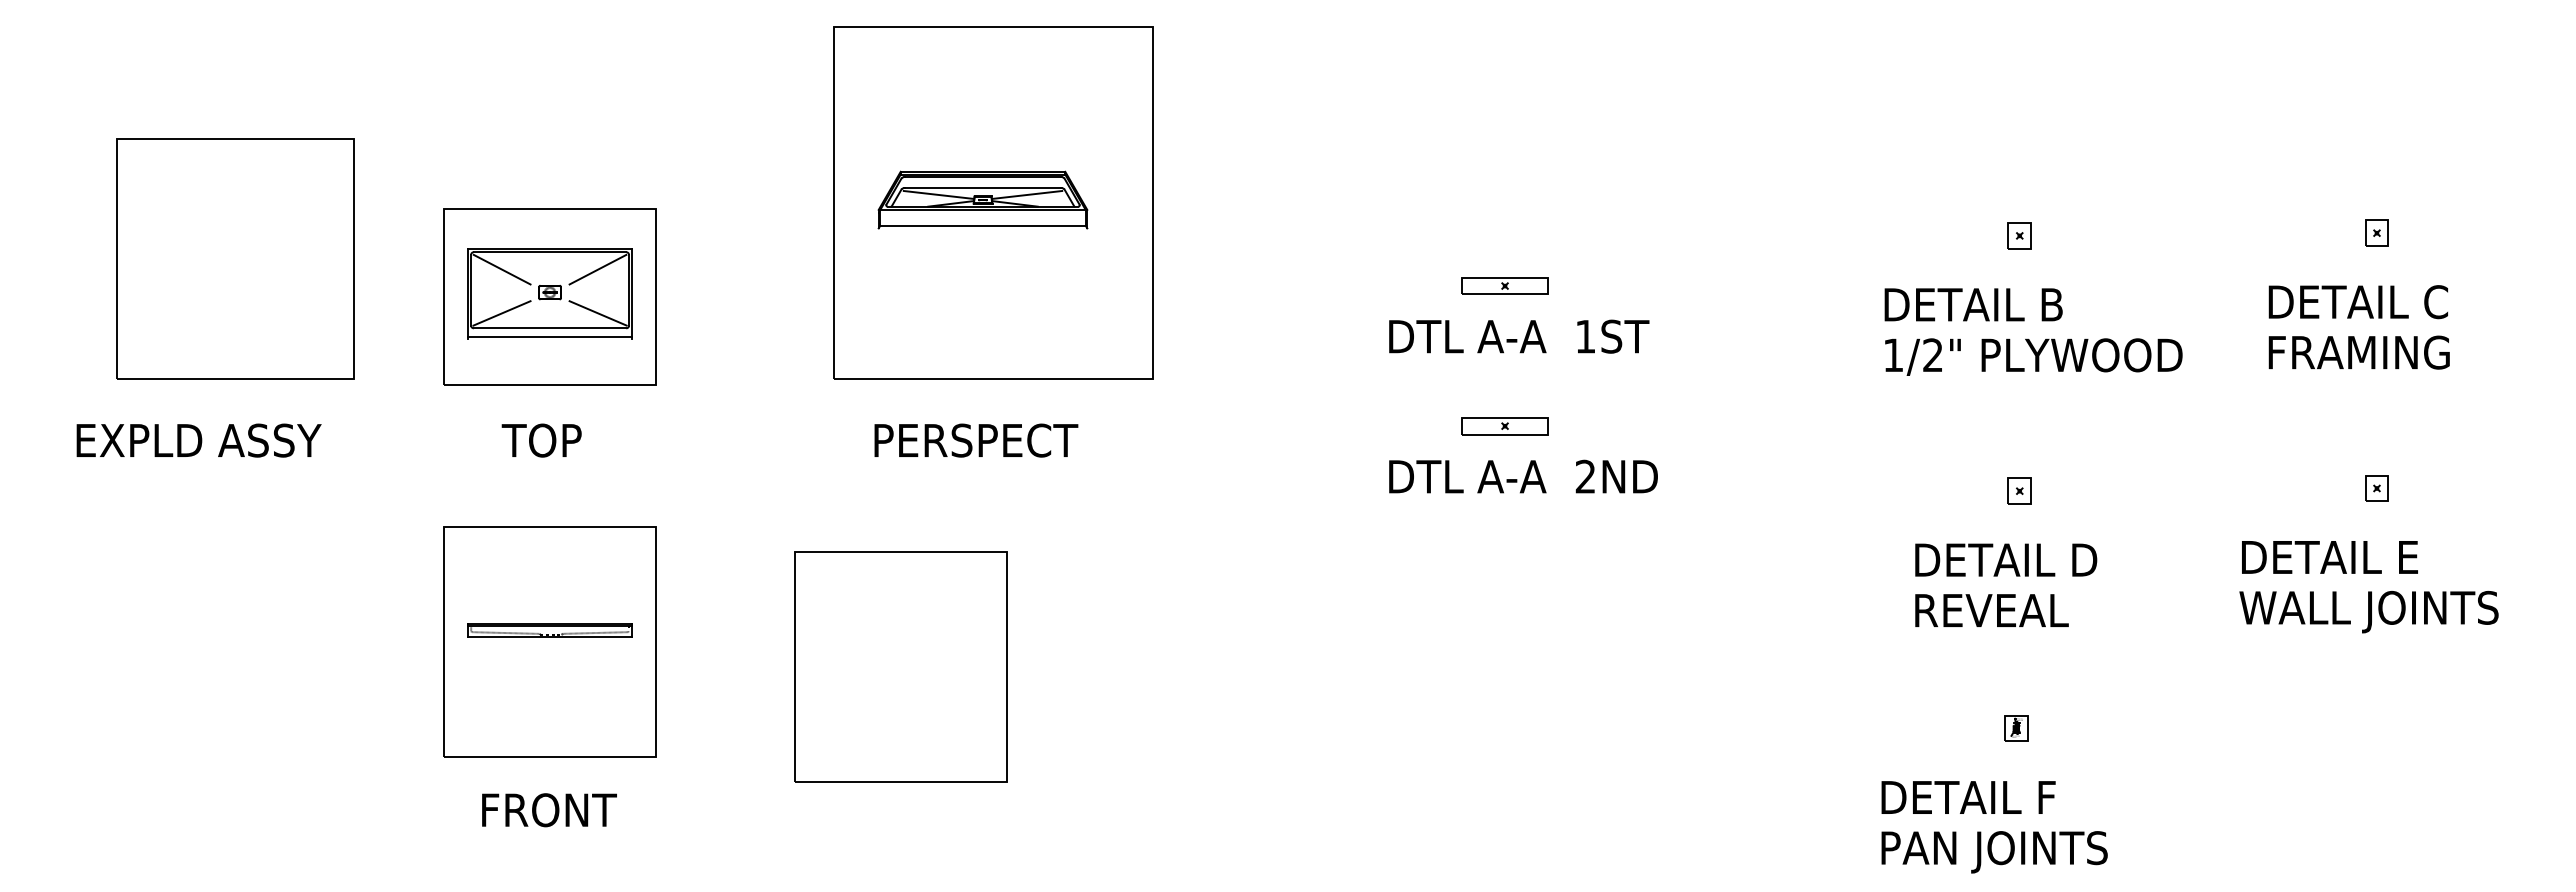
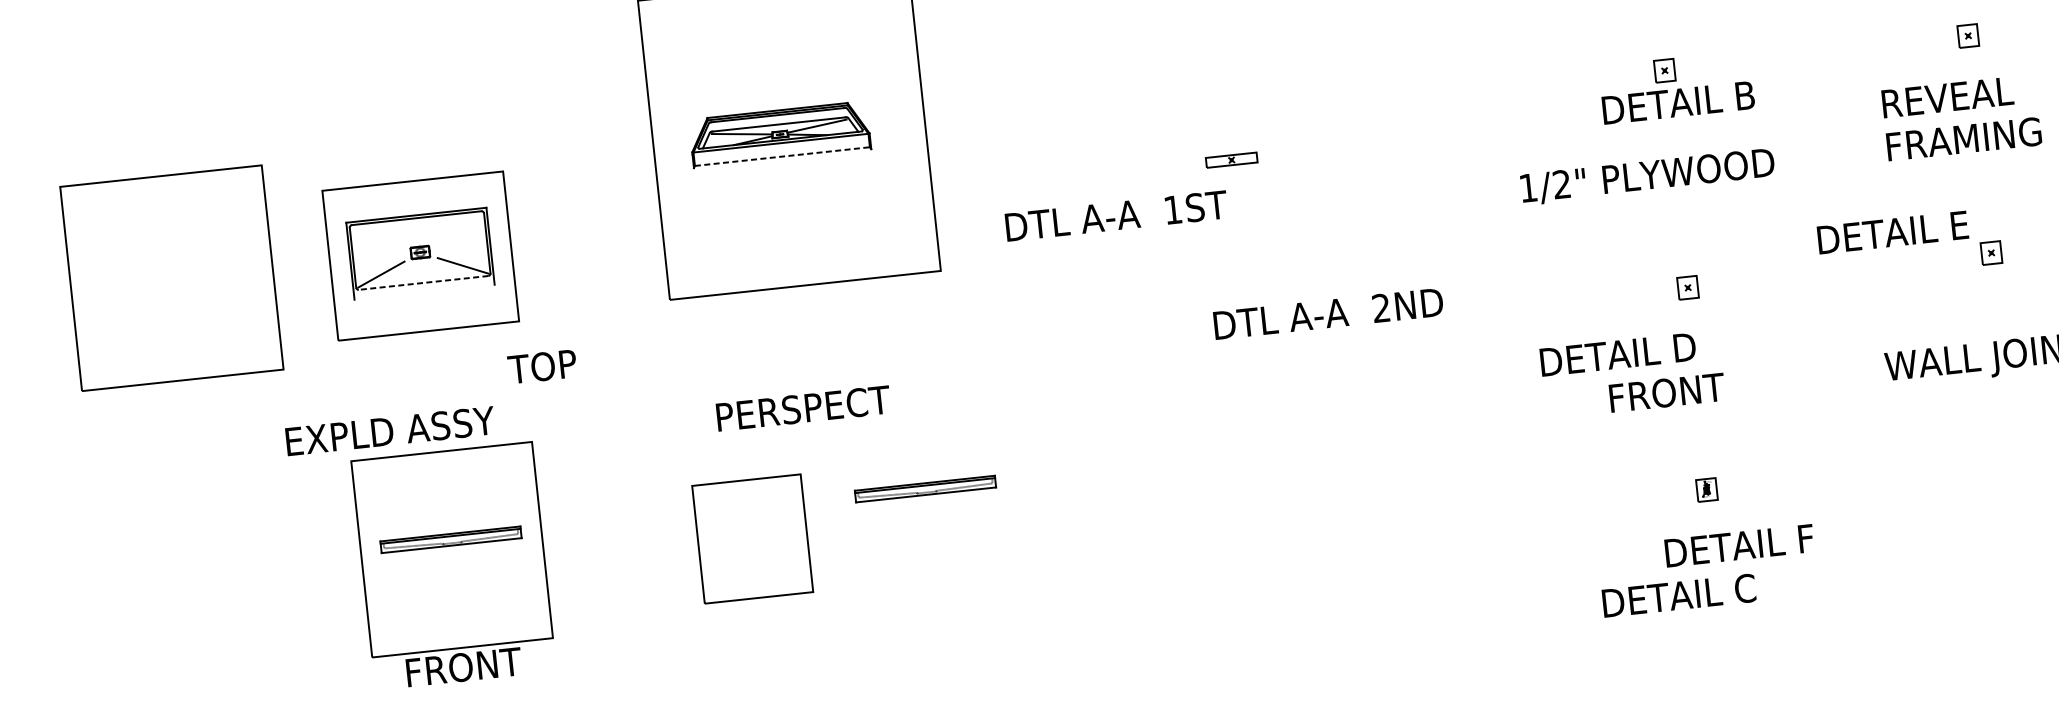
line: (983, 226) -> (782, 156), solid -> dashed
part: (235, 258) -> (171, 278), moved
line: (501, 269) -> (376, 237), removed
line: (597, 269) -> (458, 228), removed
part: (1504, 285) -> (1231, 159), size x0.7
text: (2360, 302) -> (1960, 96), DETAIL C -> REVEAL
text: (1973, 304) -> (1678, 102), moved
line: (549, 328) -> (423, 283), solid -> dashed
line: (549, 336) -> (423, 289), removed
text: (1519, 336) -> (1116, 215), moved
text: (2033, 356) -> (1647, 176), moved
part: (1504, 426) -> (1244, 279), removed
text: (198, 440) -> (389, 431), moved
text: (541, 440) -> (542, 366), moved
text: (976, 440) -> (803, 408), moved
text: (1523, 476) -> (1328, 313), moved
text: (2329, 557) -> (1892, 232), moved
text: (2006, 559) -> (1618, 354), moved
text: (1993, 610) -> (1676, 391), REVEAL -> FRONT
part: (1107, 630) -> (925, 489), added
part: (900, 666) -> (752, 538), size x0.6
text: (1968, 797) -> (1739, 545), moved
text: (549, 810) -> (464, 667), moved
text: (1996, 852) -> (1701, 597), PAN JOINTS -> DETAIL C

